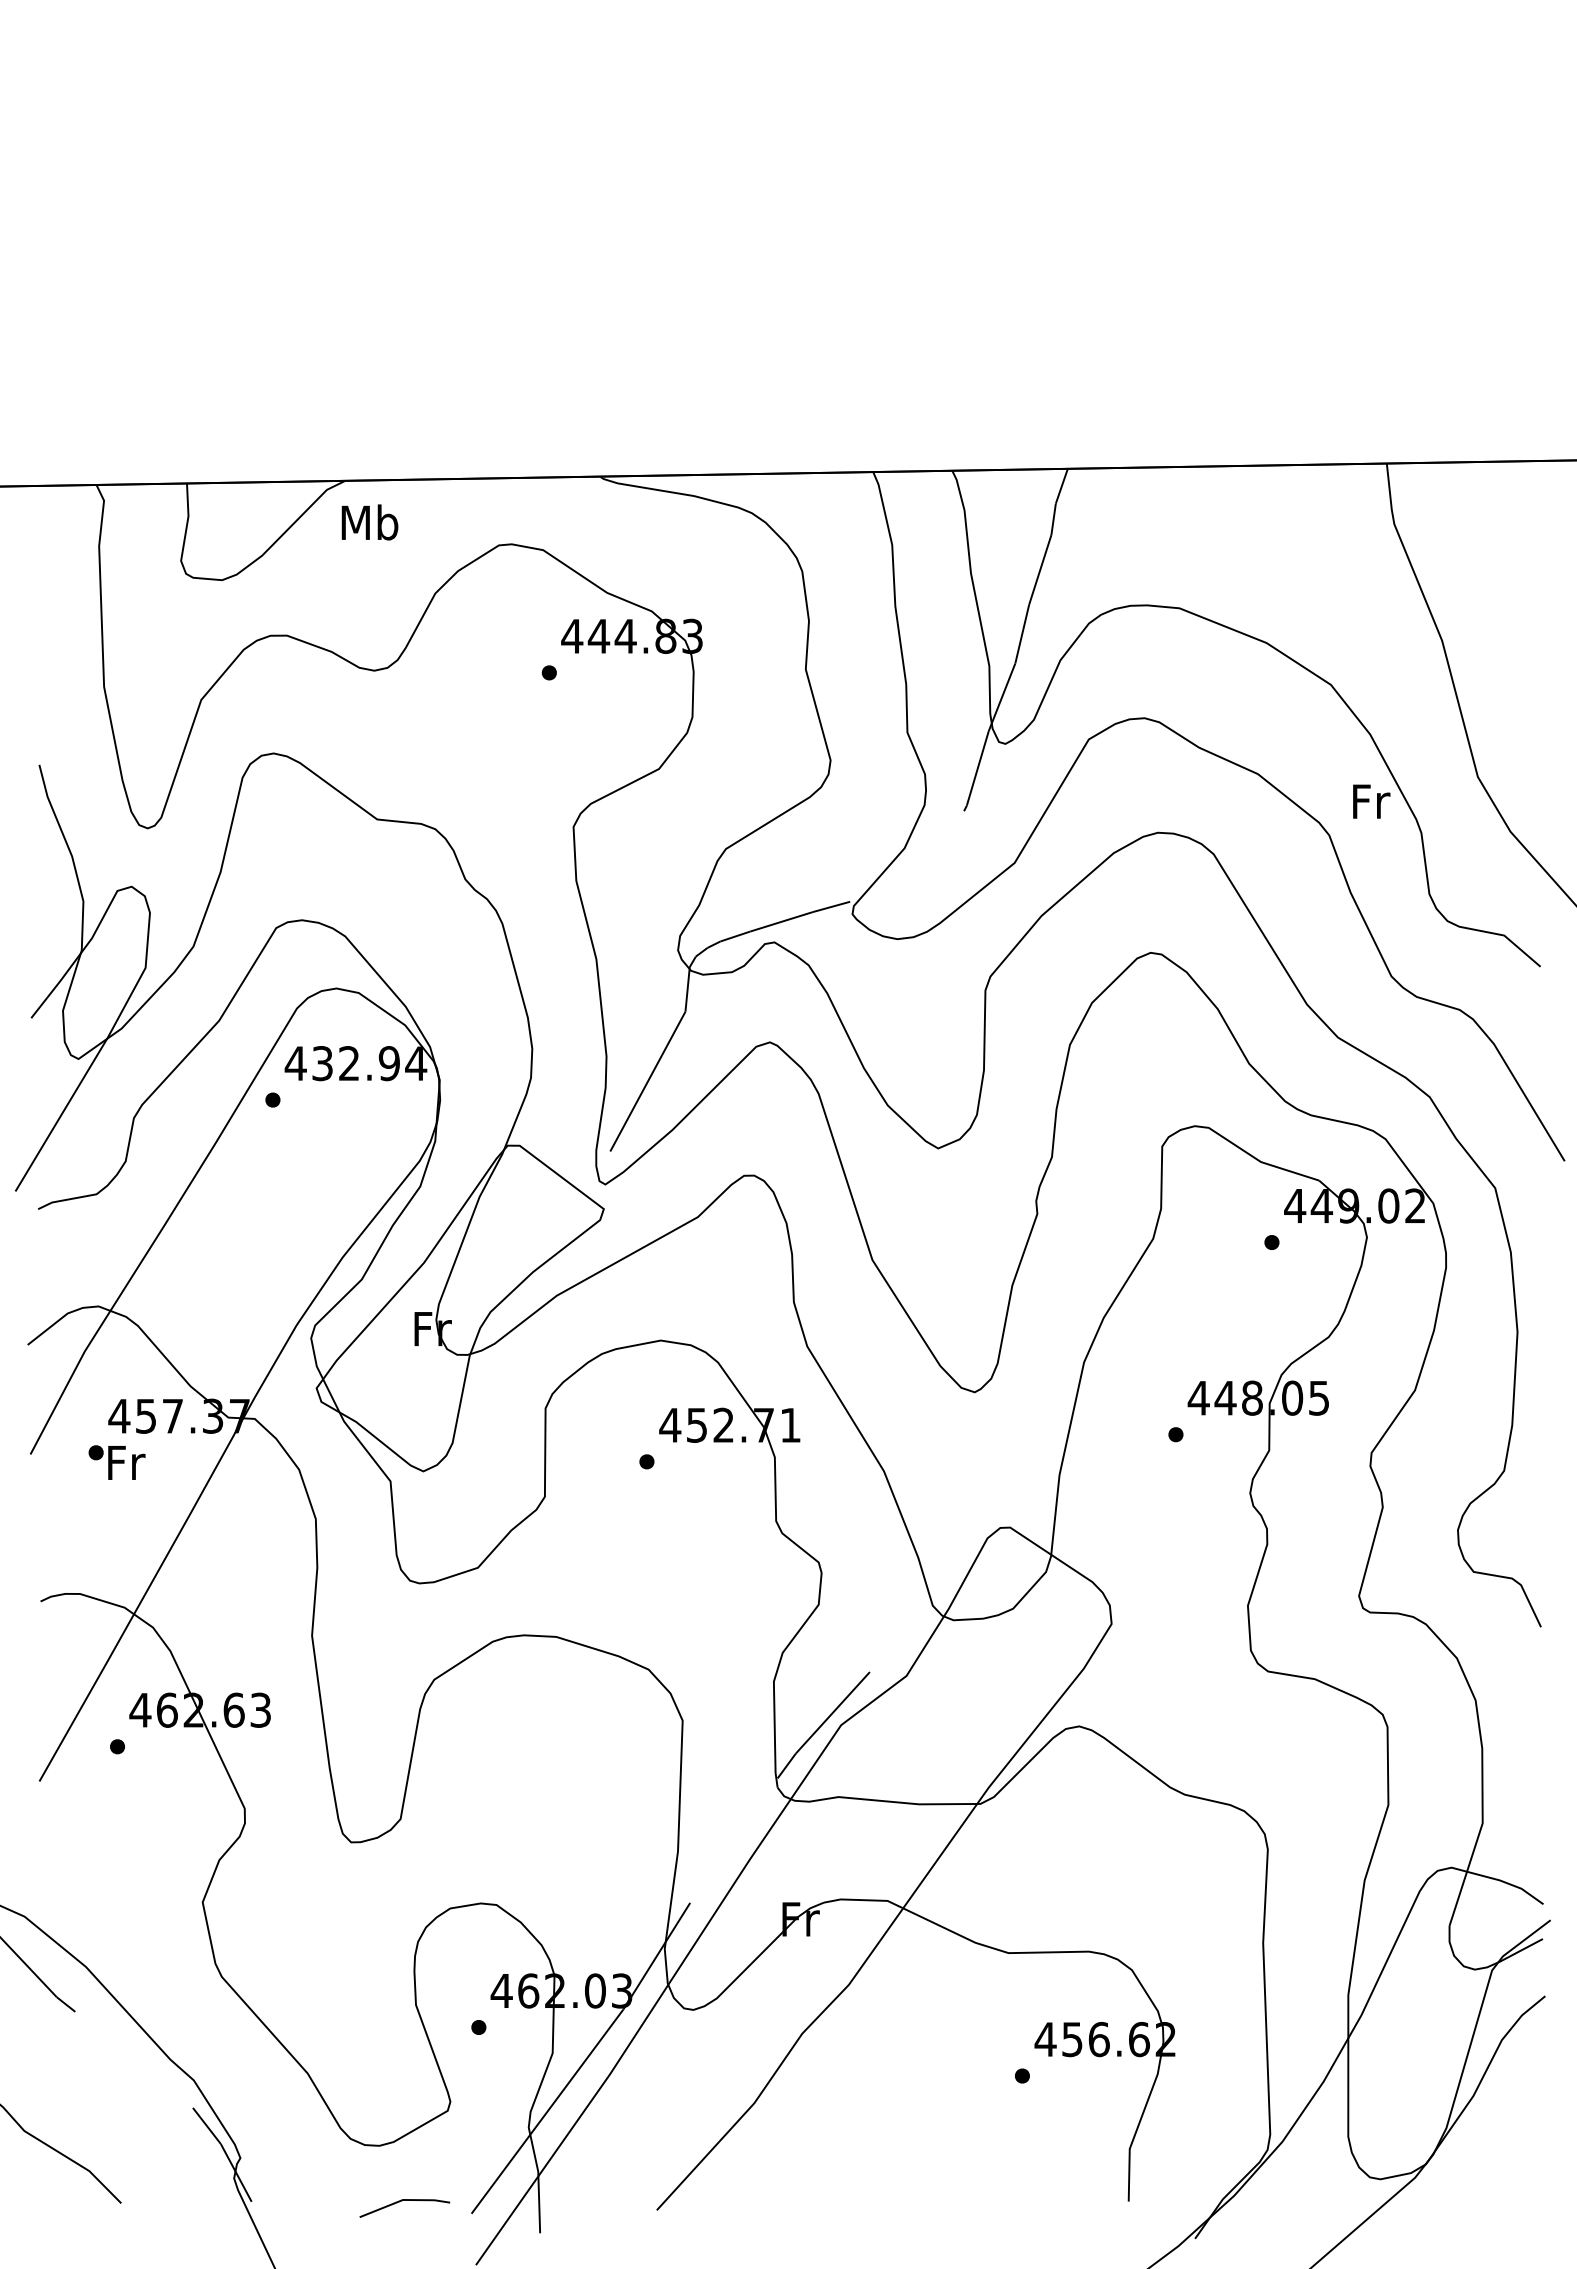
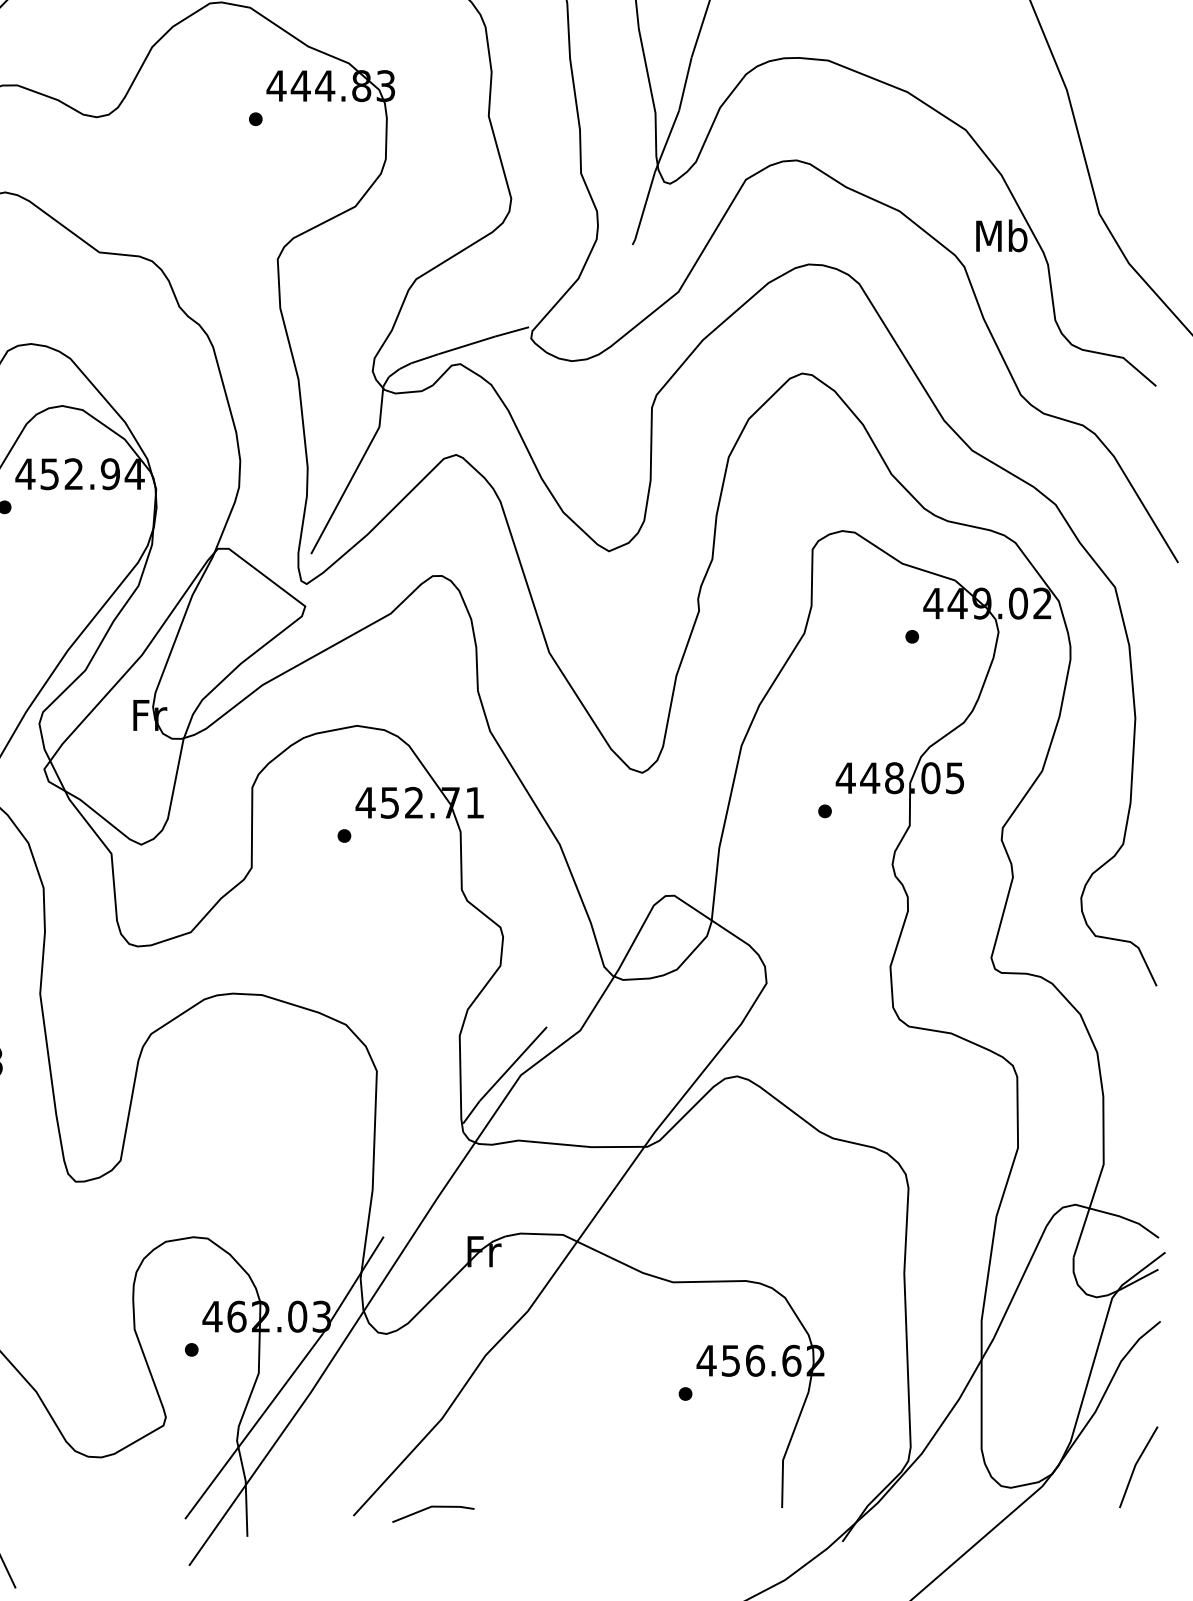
text: (1370, 801) -> (1001, 236), Fr -> Mb
text: (322, 1063) -> (49, 474), 432.94 -> 452.94
line: (1518, 2155) -> (1136, 1466), added
line: (402, 2201) -> (431, 1507), moved

